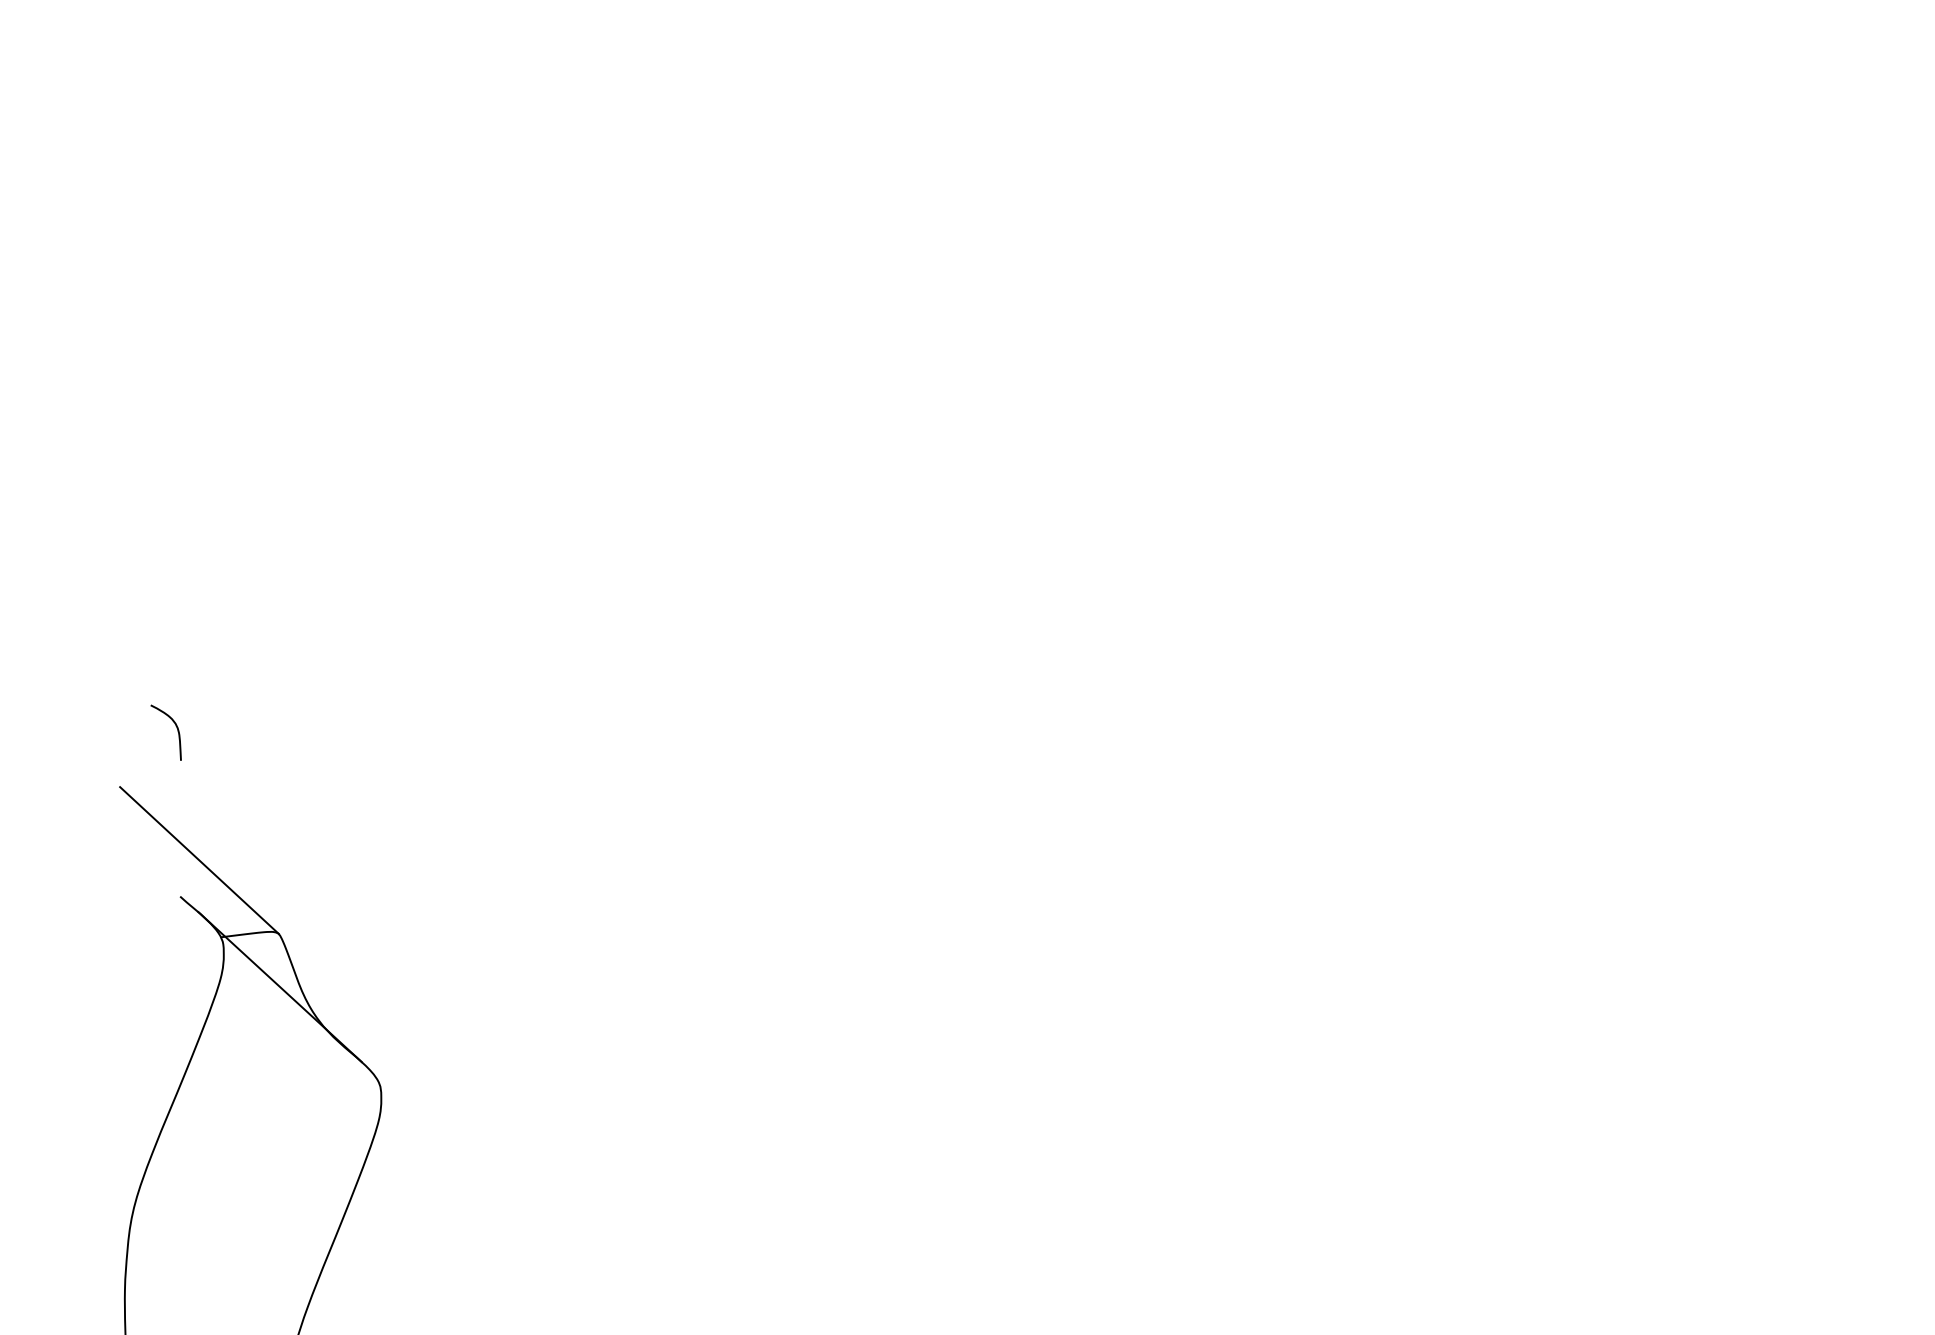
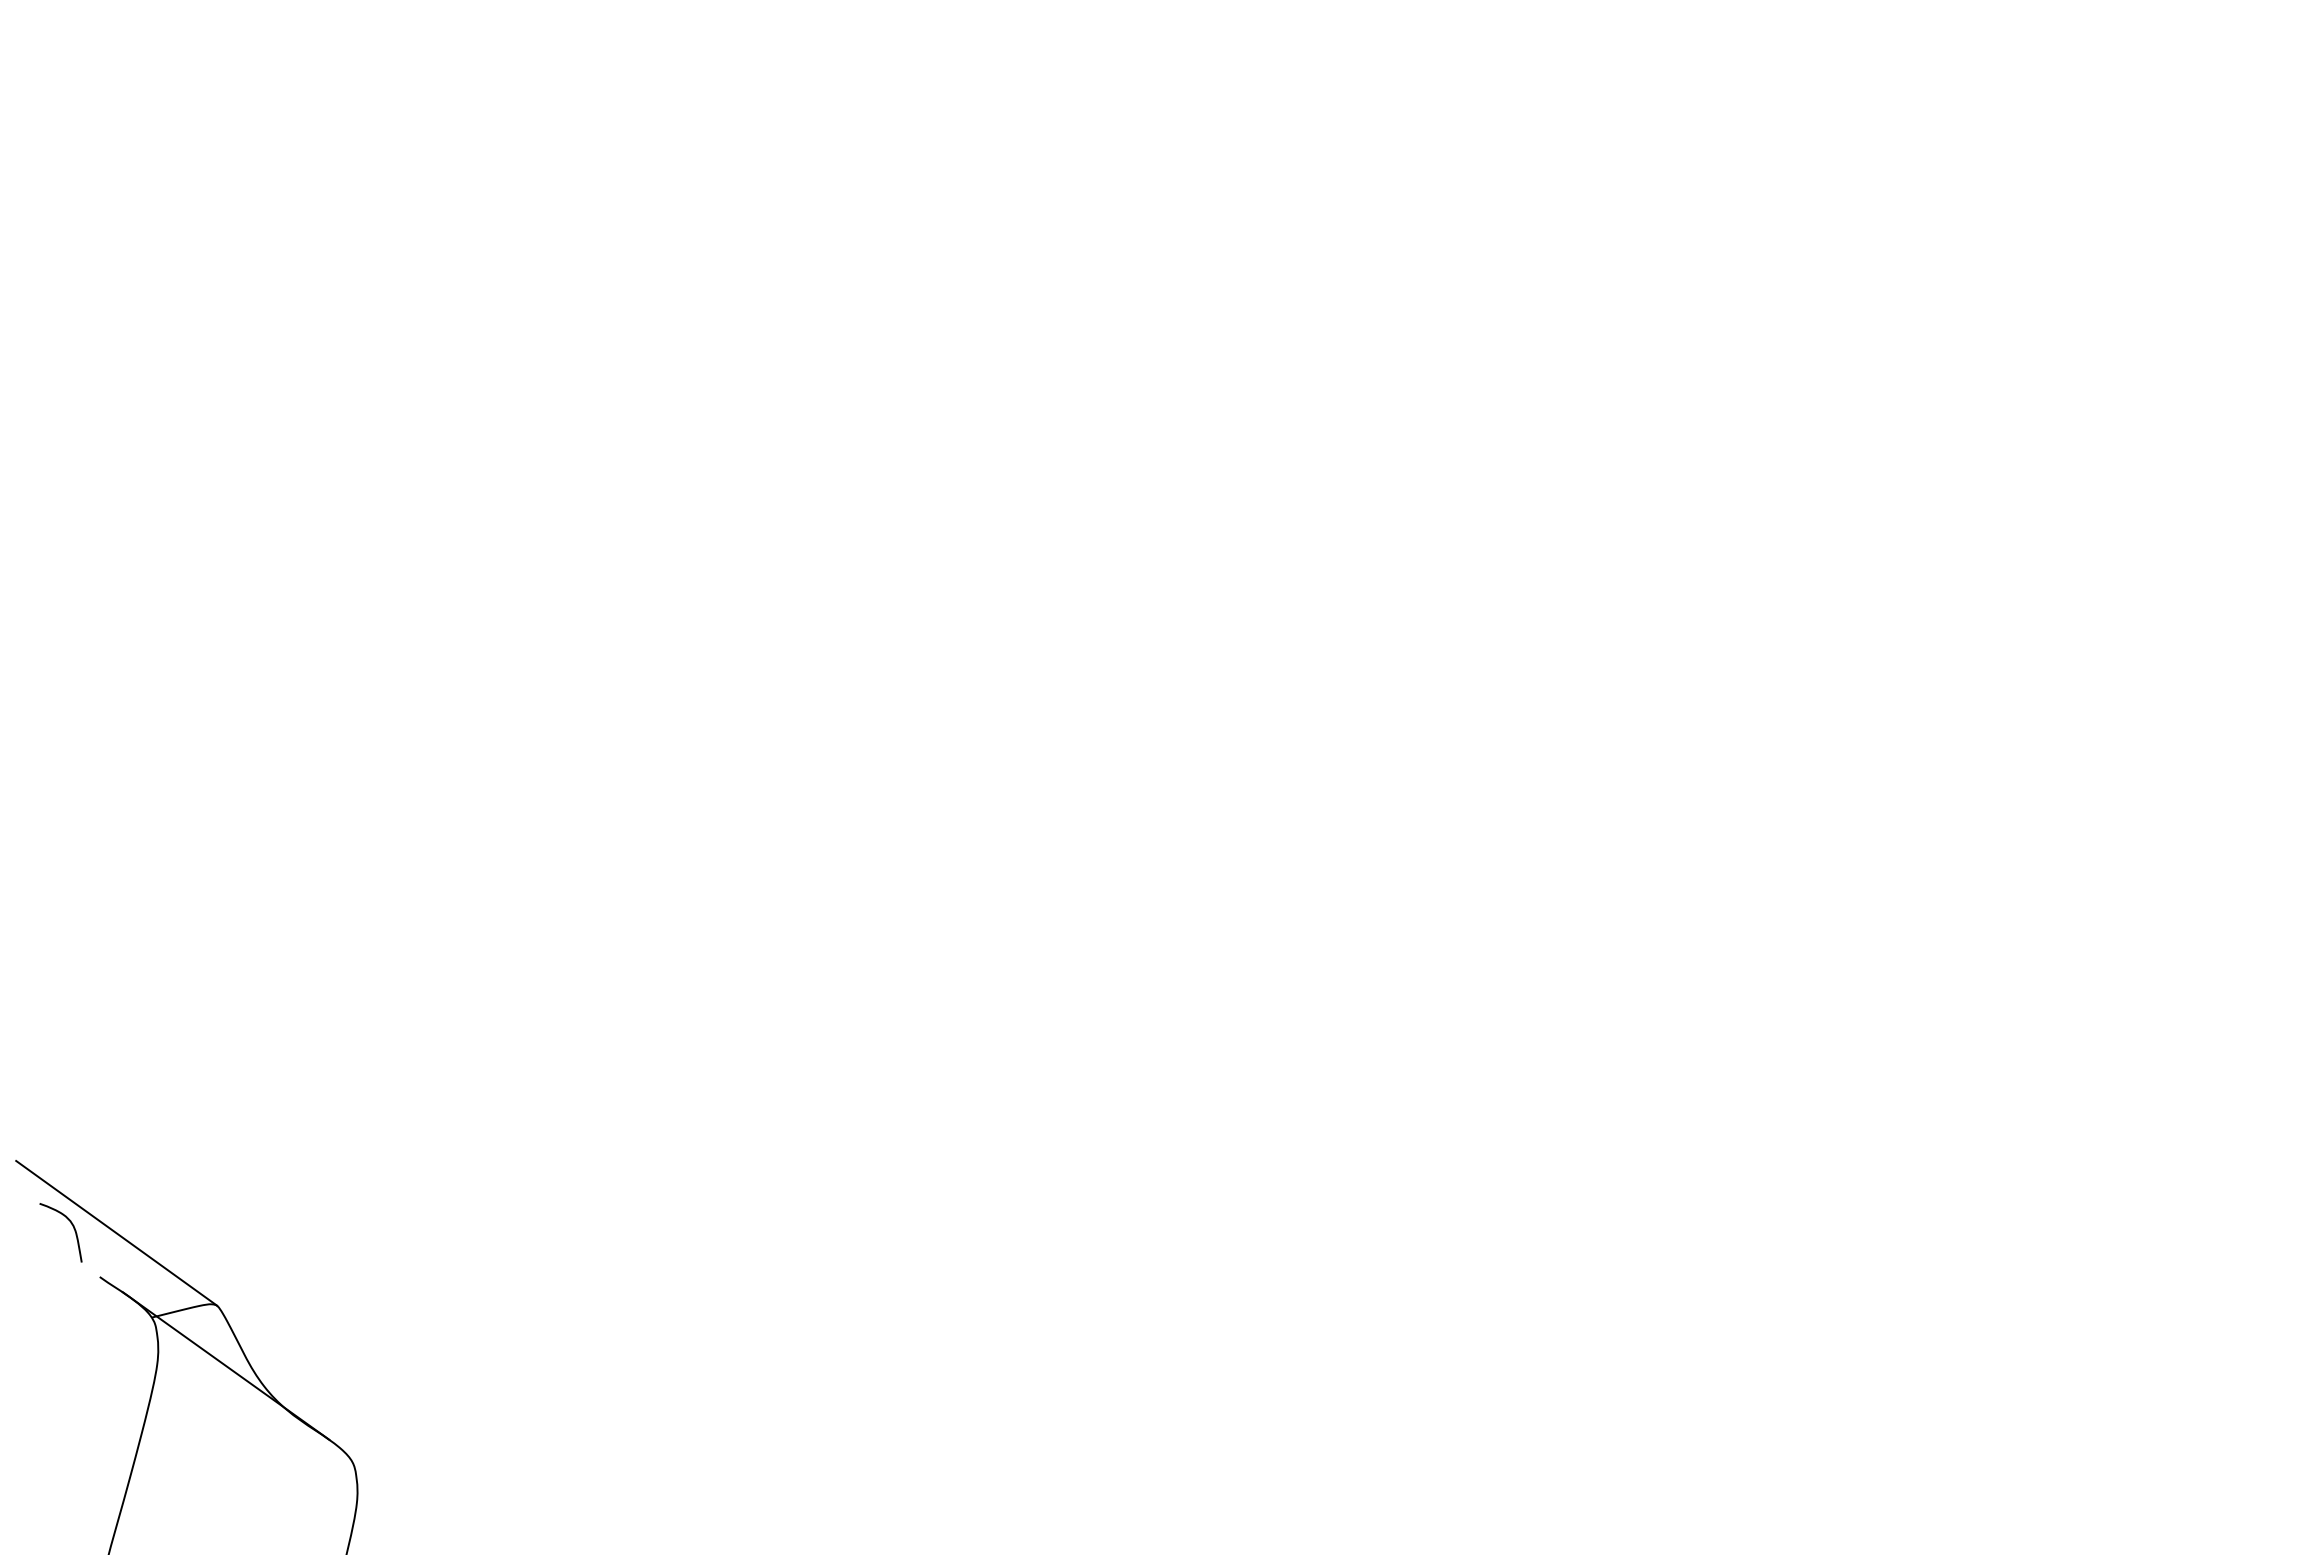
curve: (176, 728) -> (72, 1226), moved

